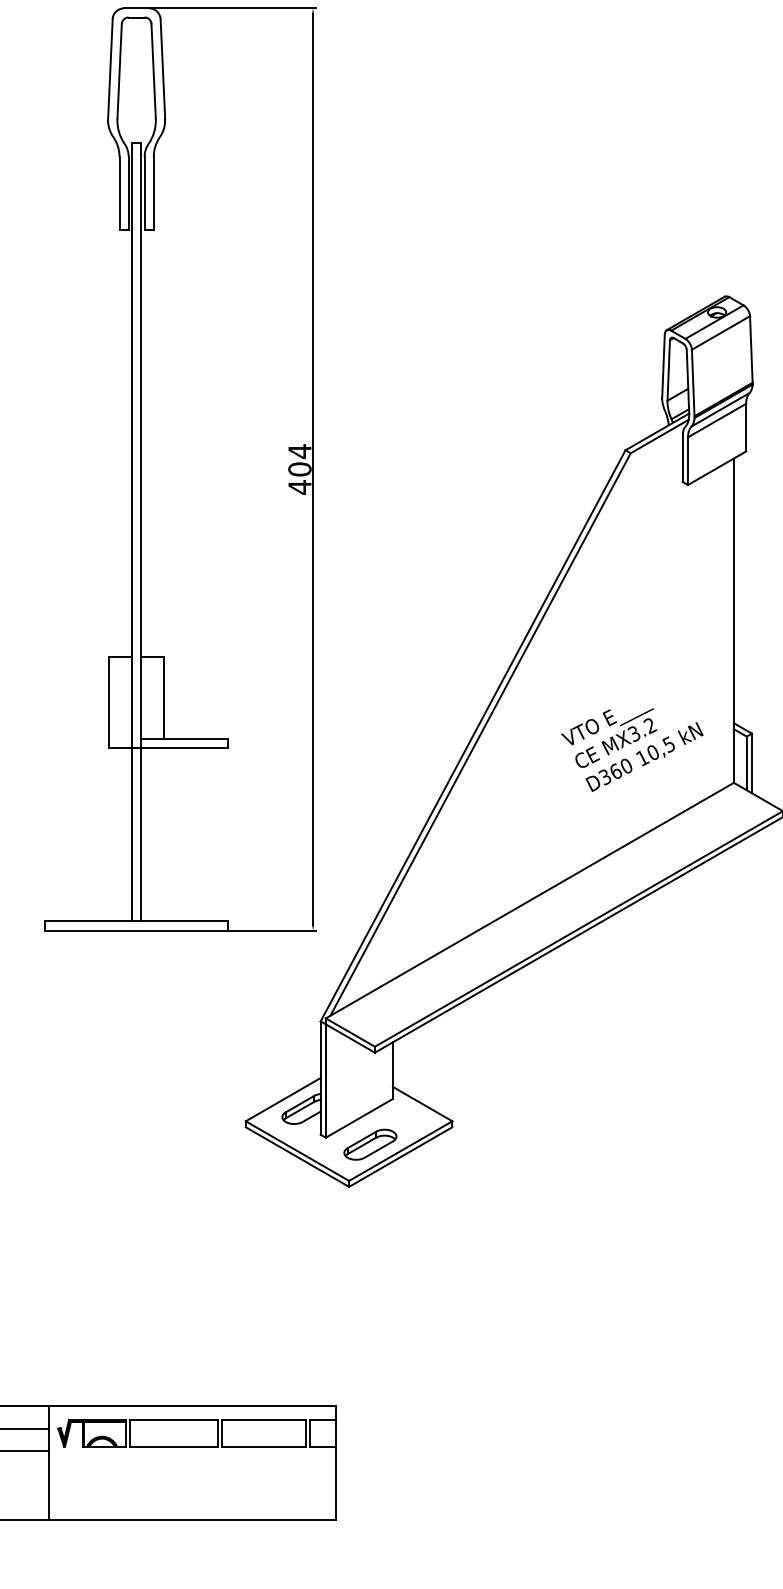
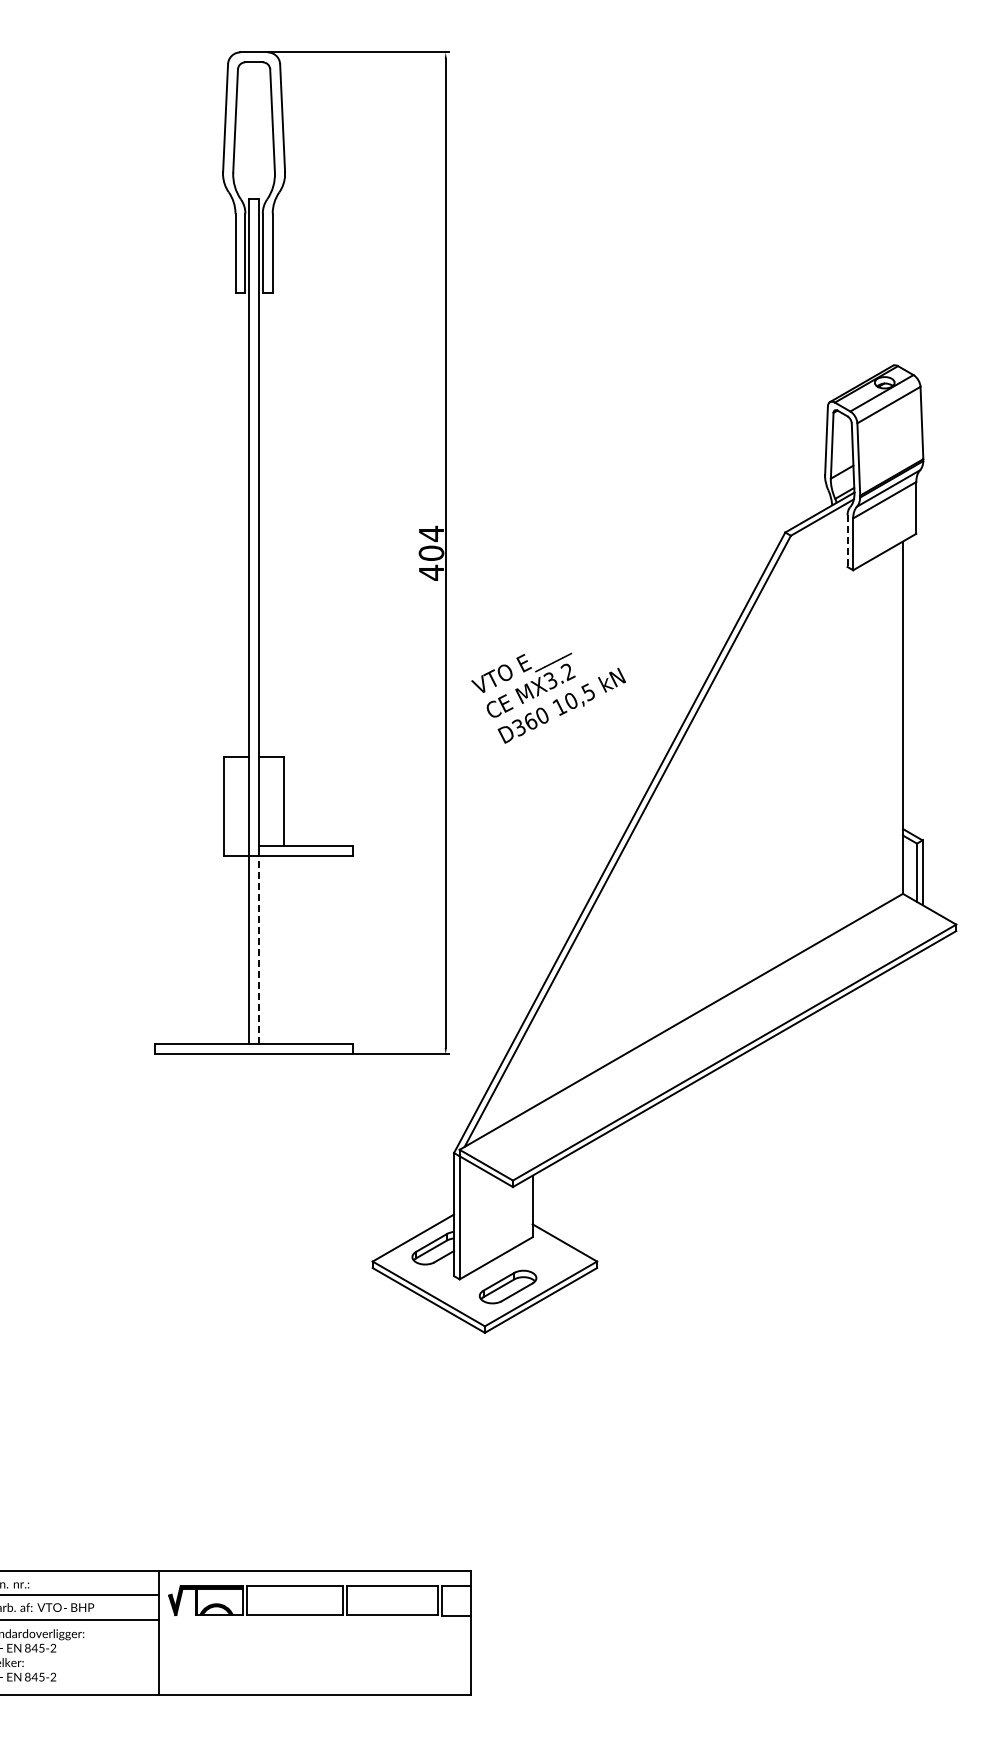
line: (682, 458) -> (847, 541), solid -> dashed
text: (632, 749) -> (548, 697), moved
line: (141, 834) -> (259, 949), solid -> dashed

